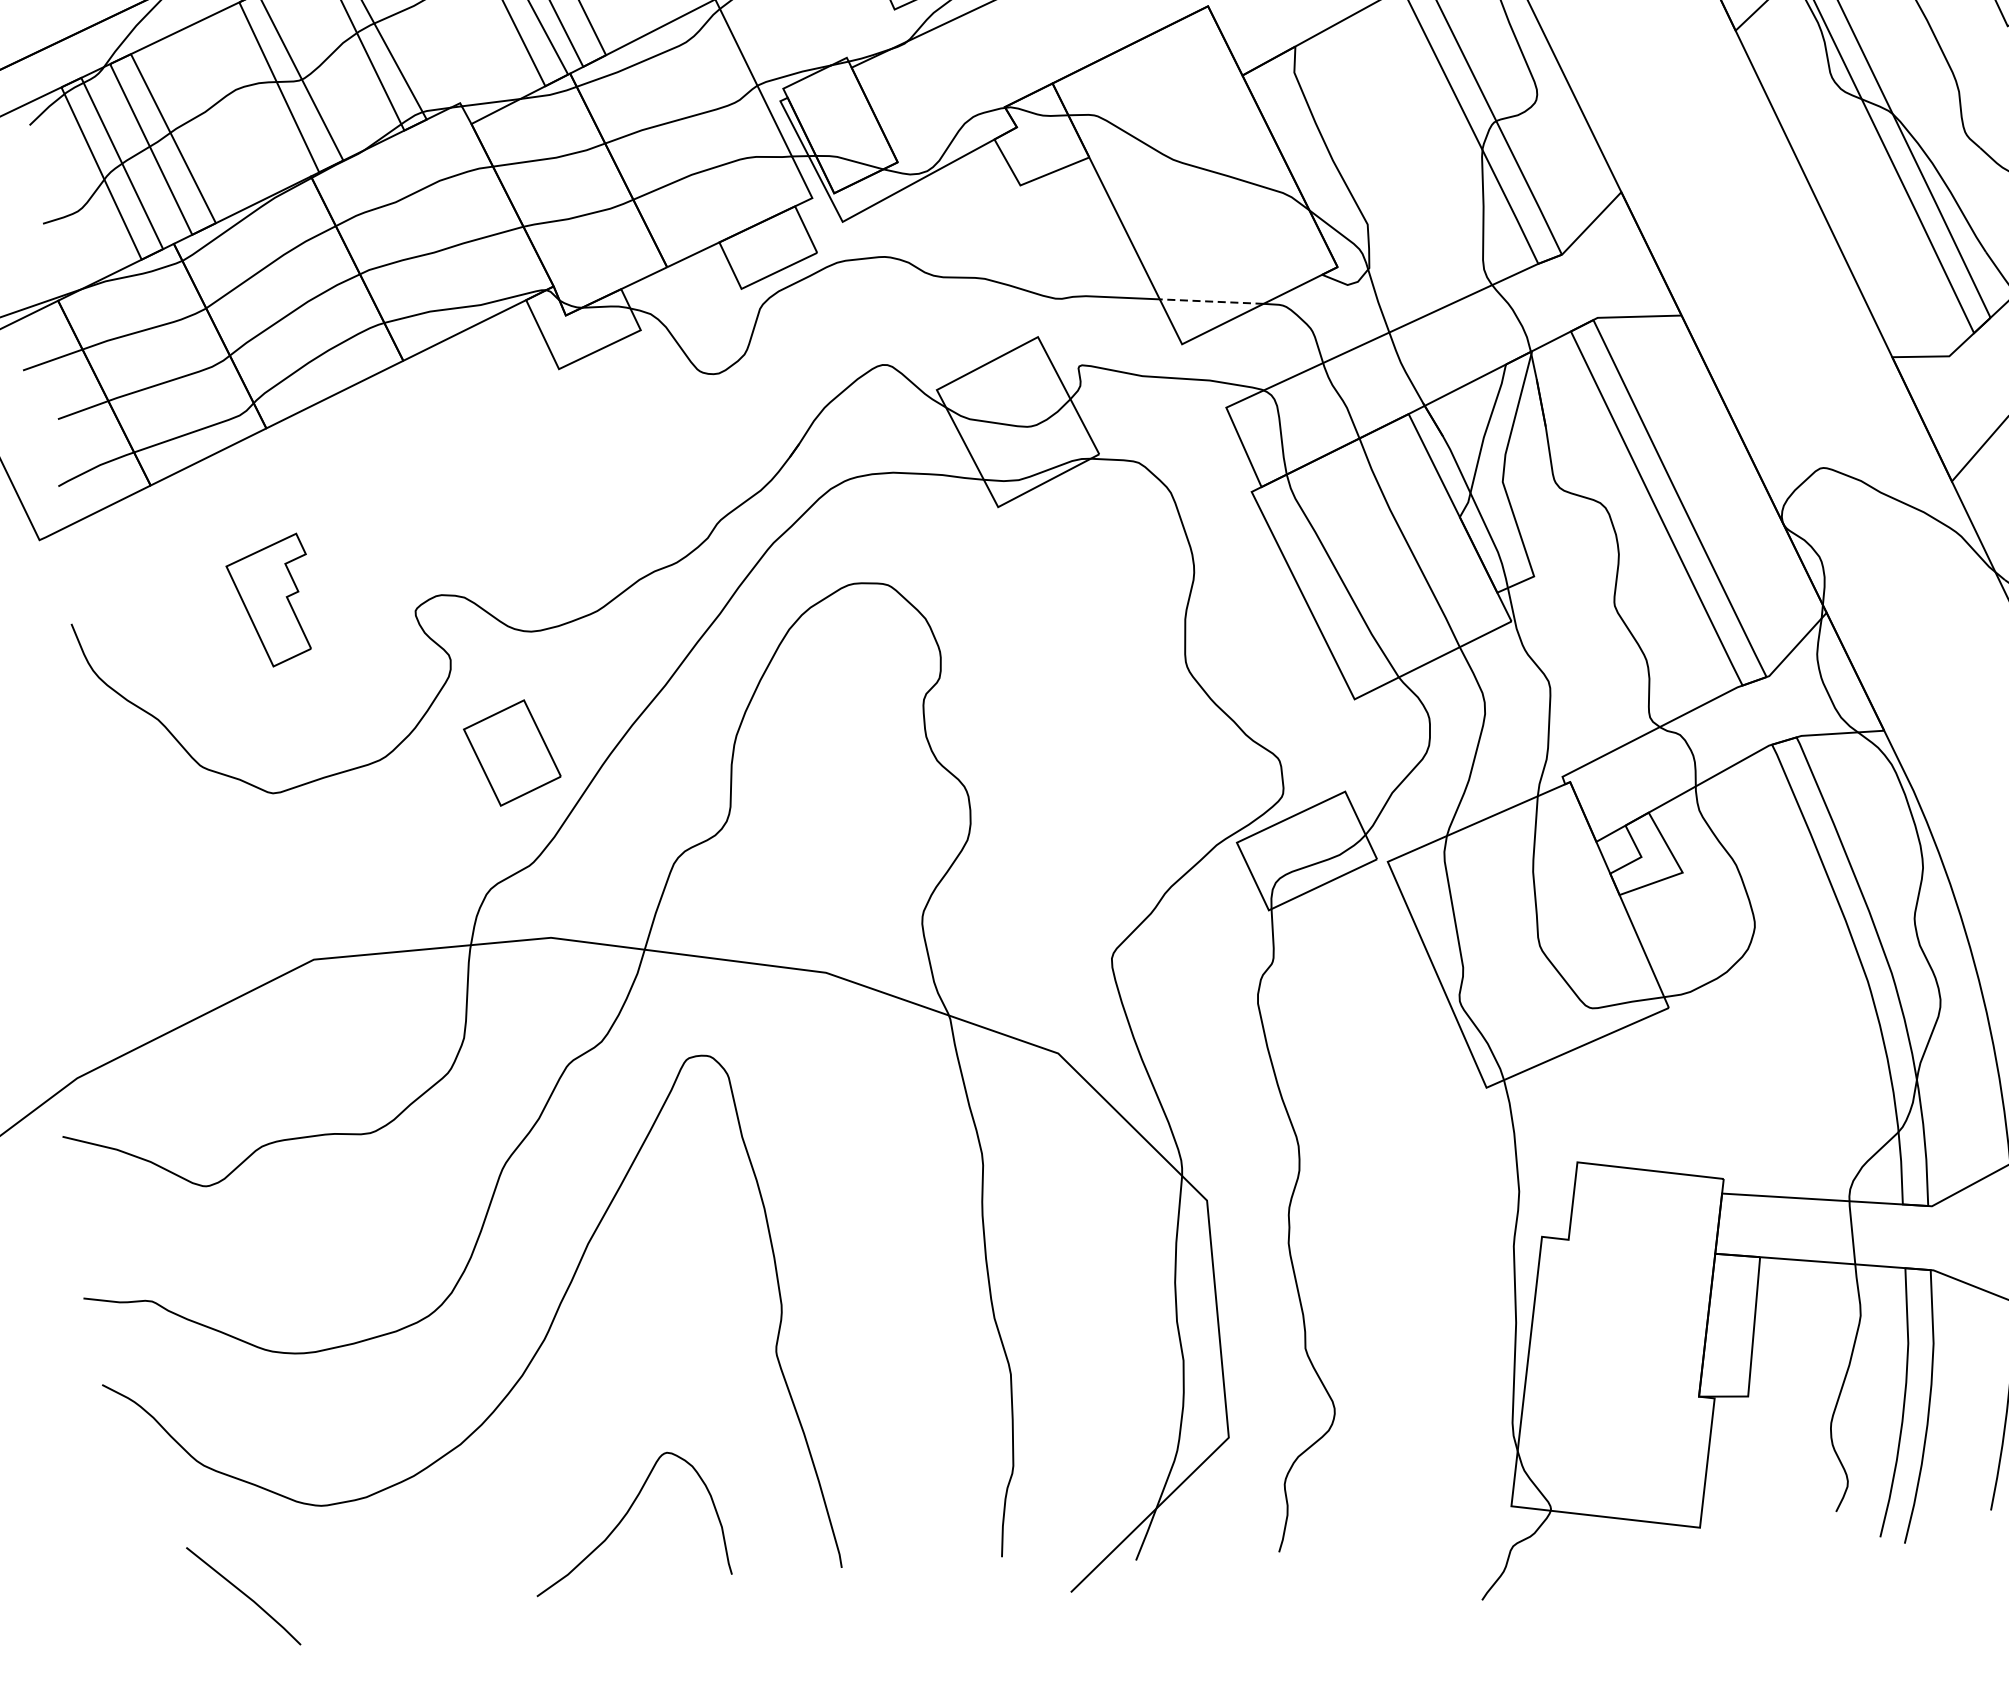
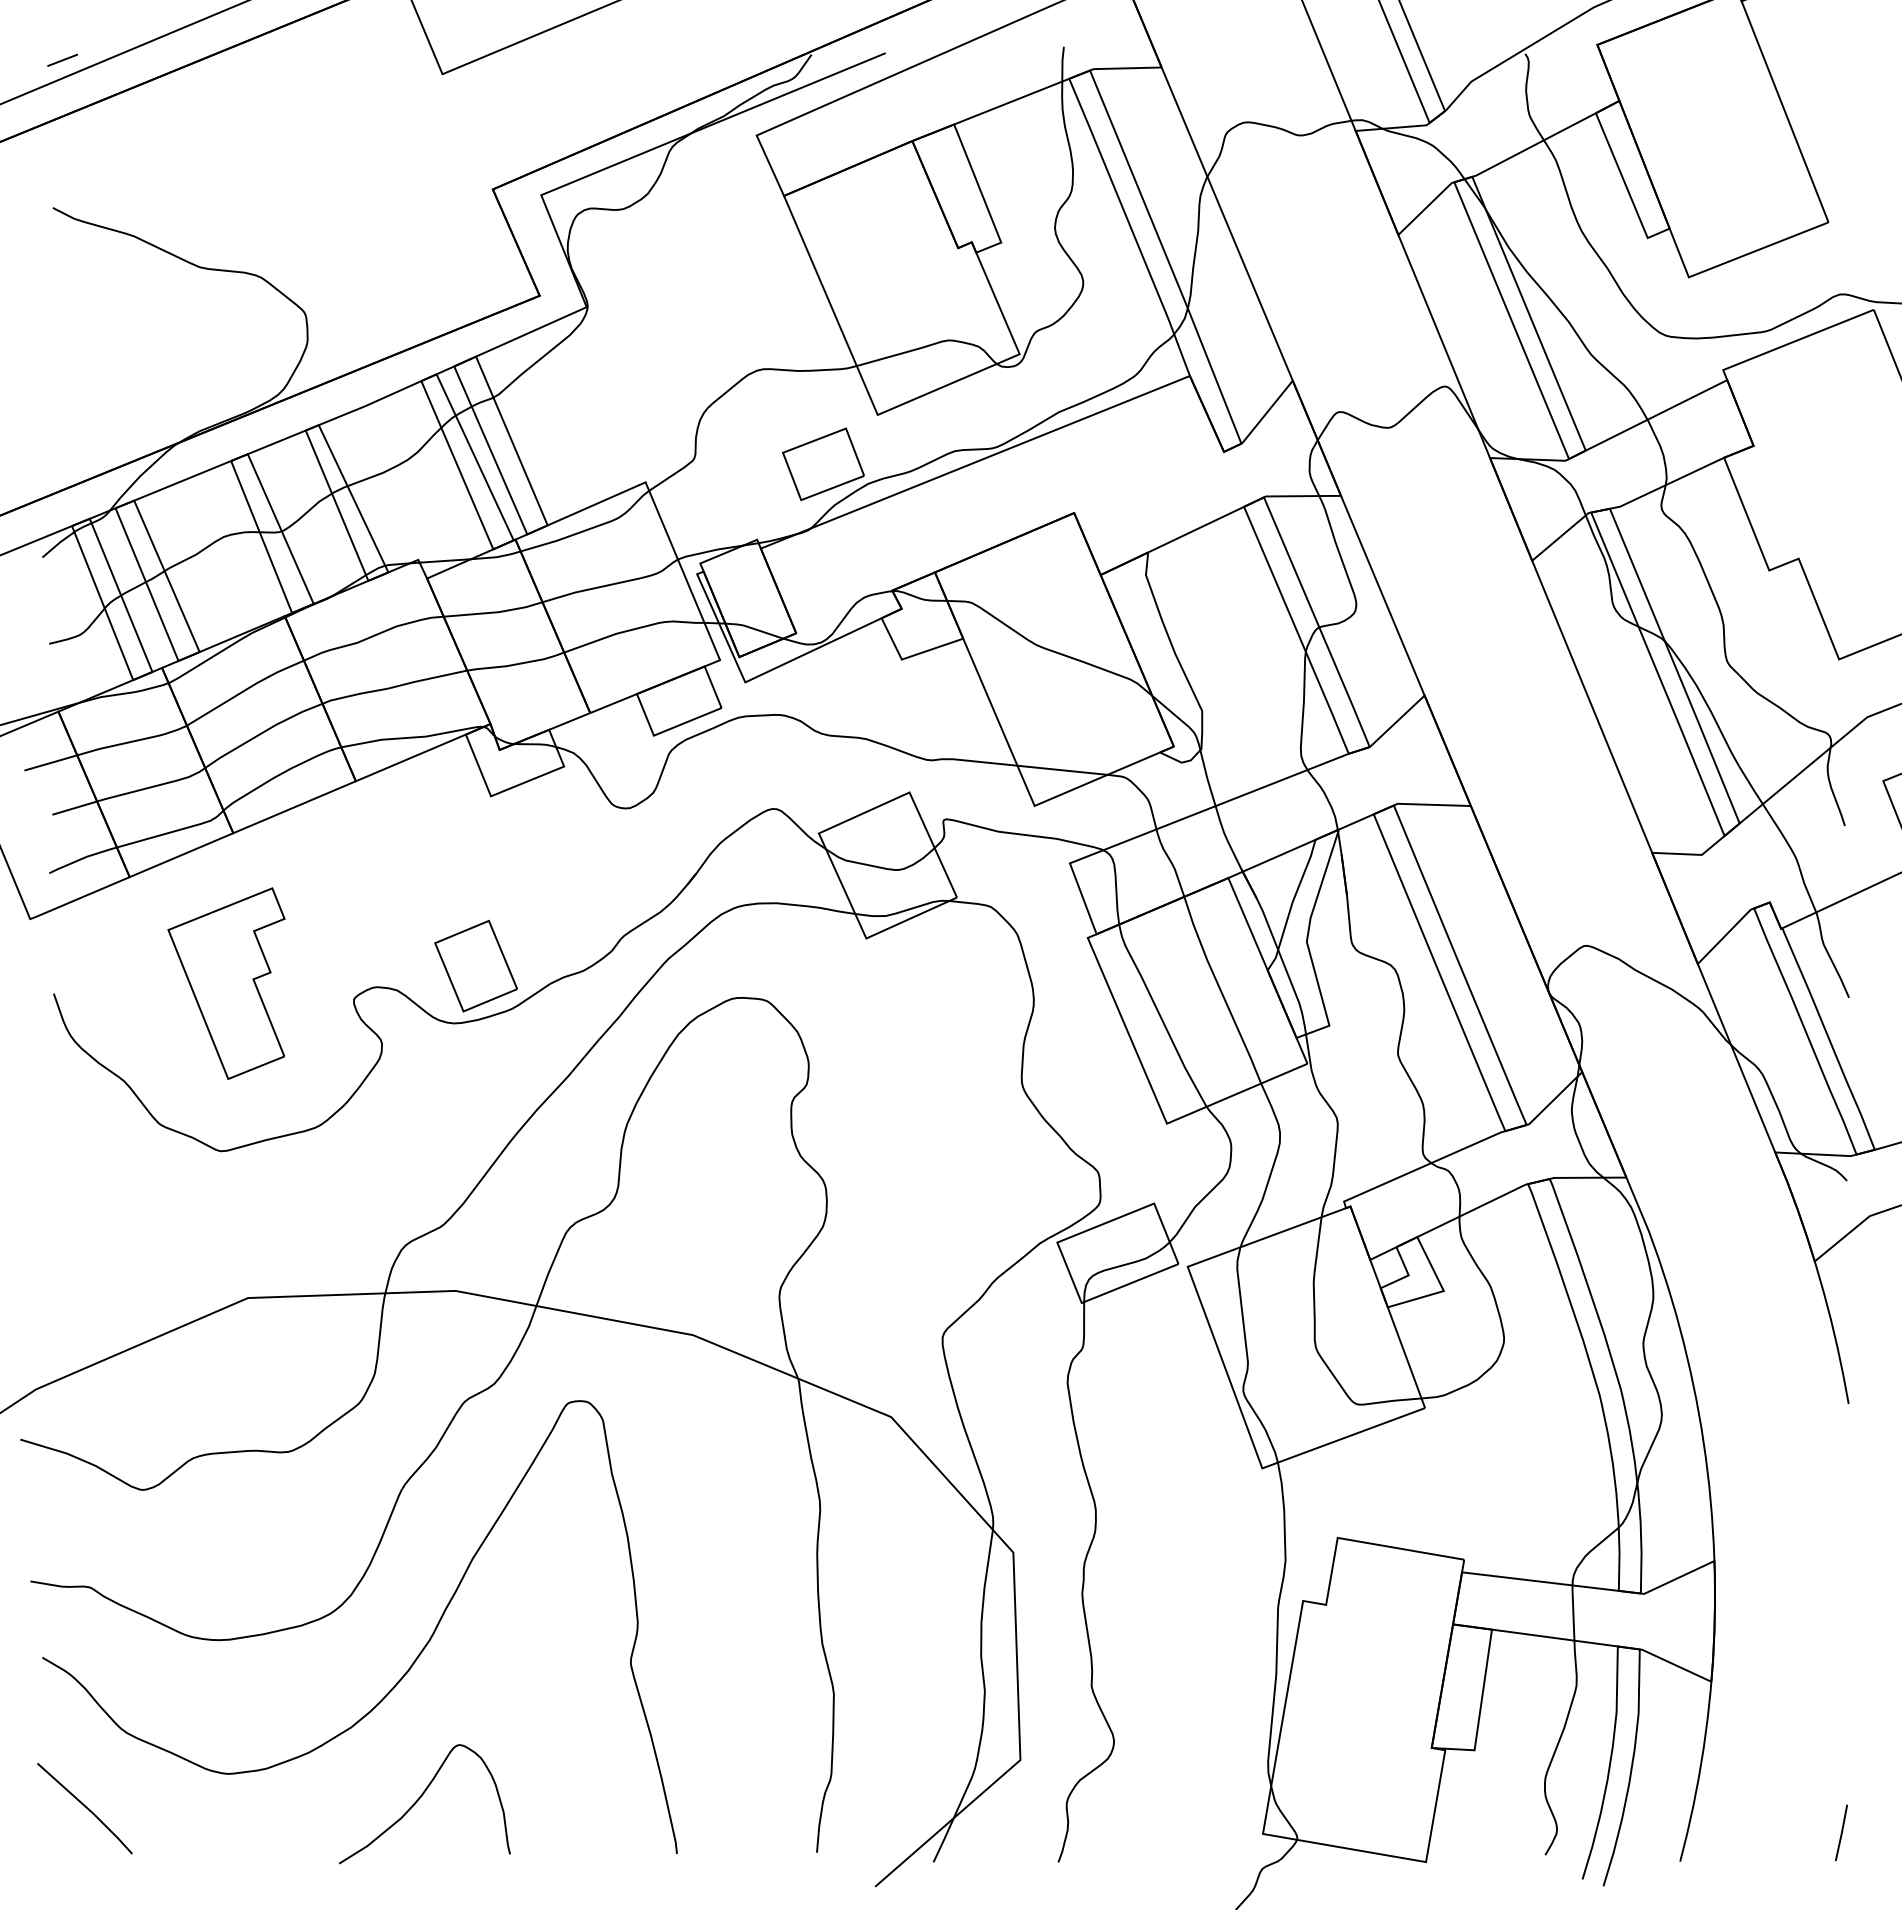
line: (1211, 301) -> (1062, 770), dashed -> solid
part: (268, 600) -> (226, 983), size x1.67
part: (511, 752) -> (475, 965), moved
curve: (624, 1517) -> (419, 1799), moved
line: (244, 1594) -> (85, 1807), moved

